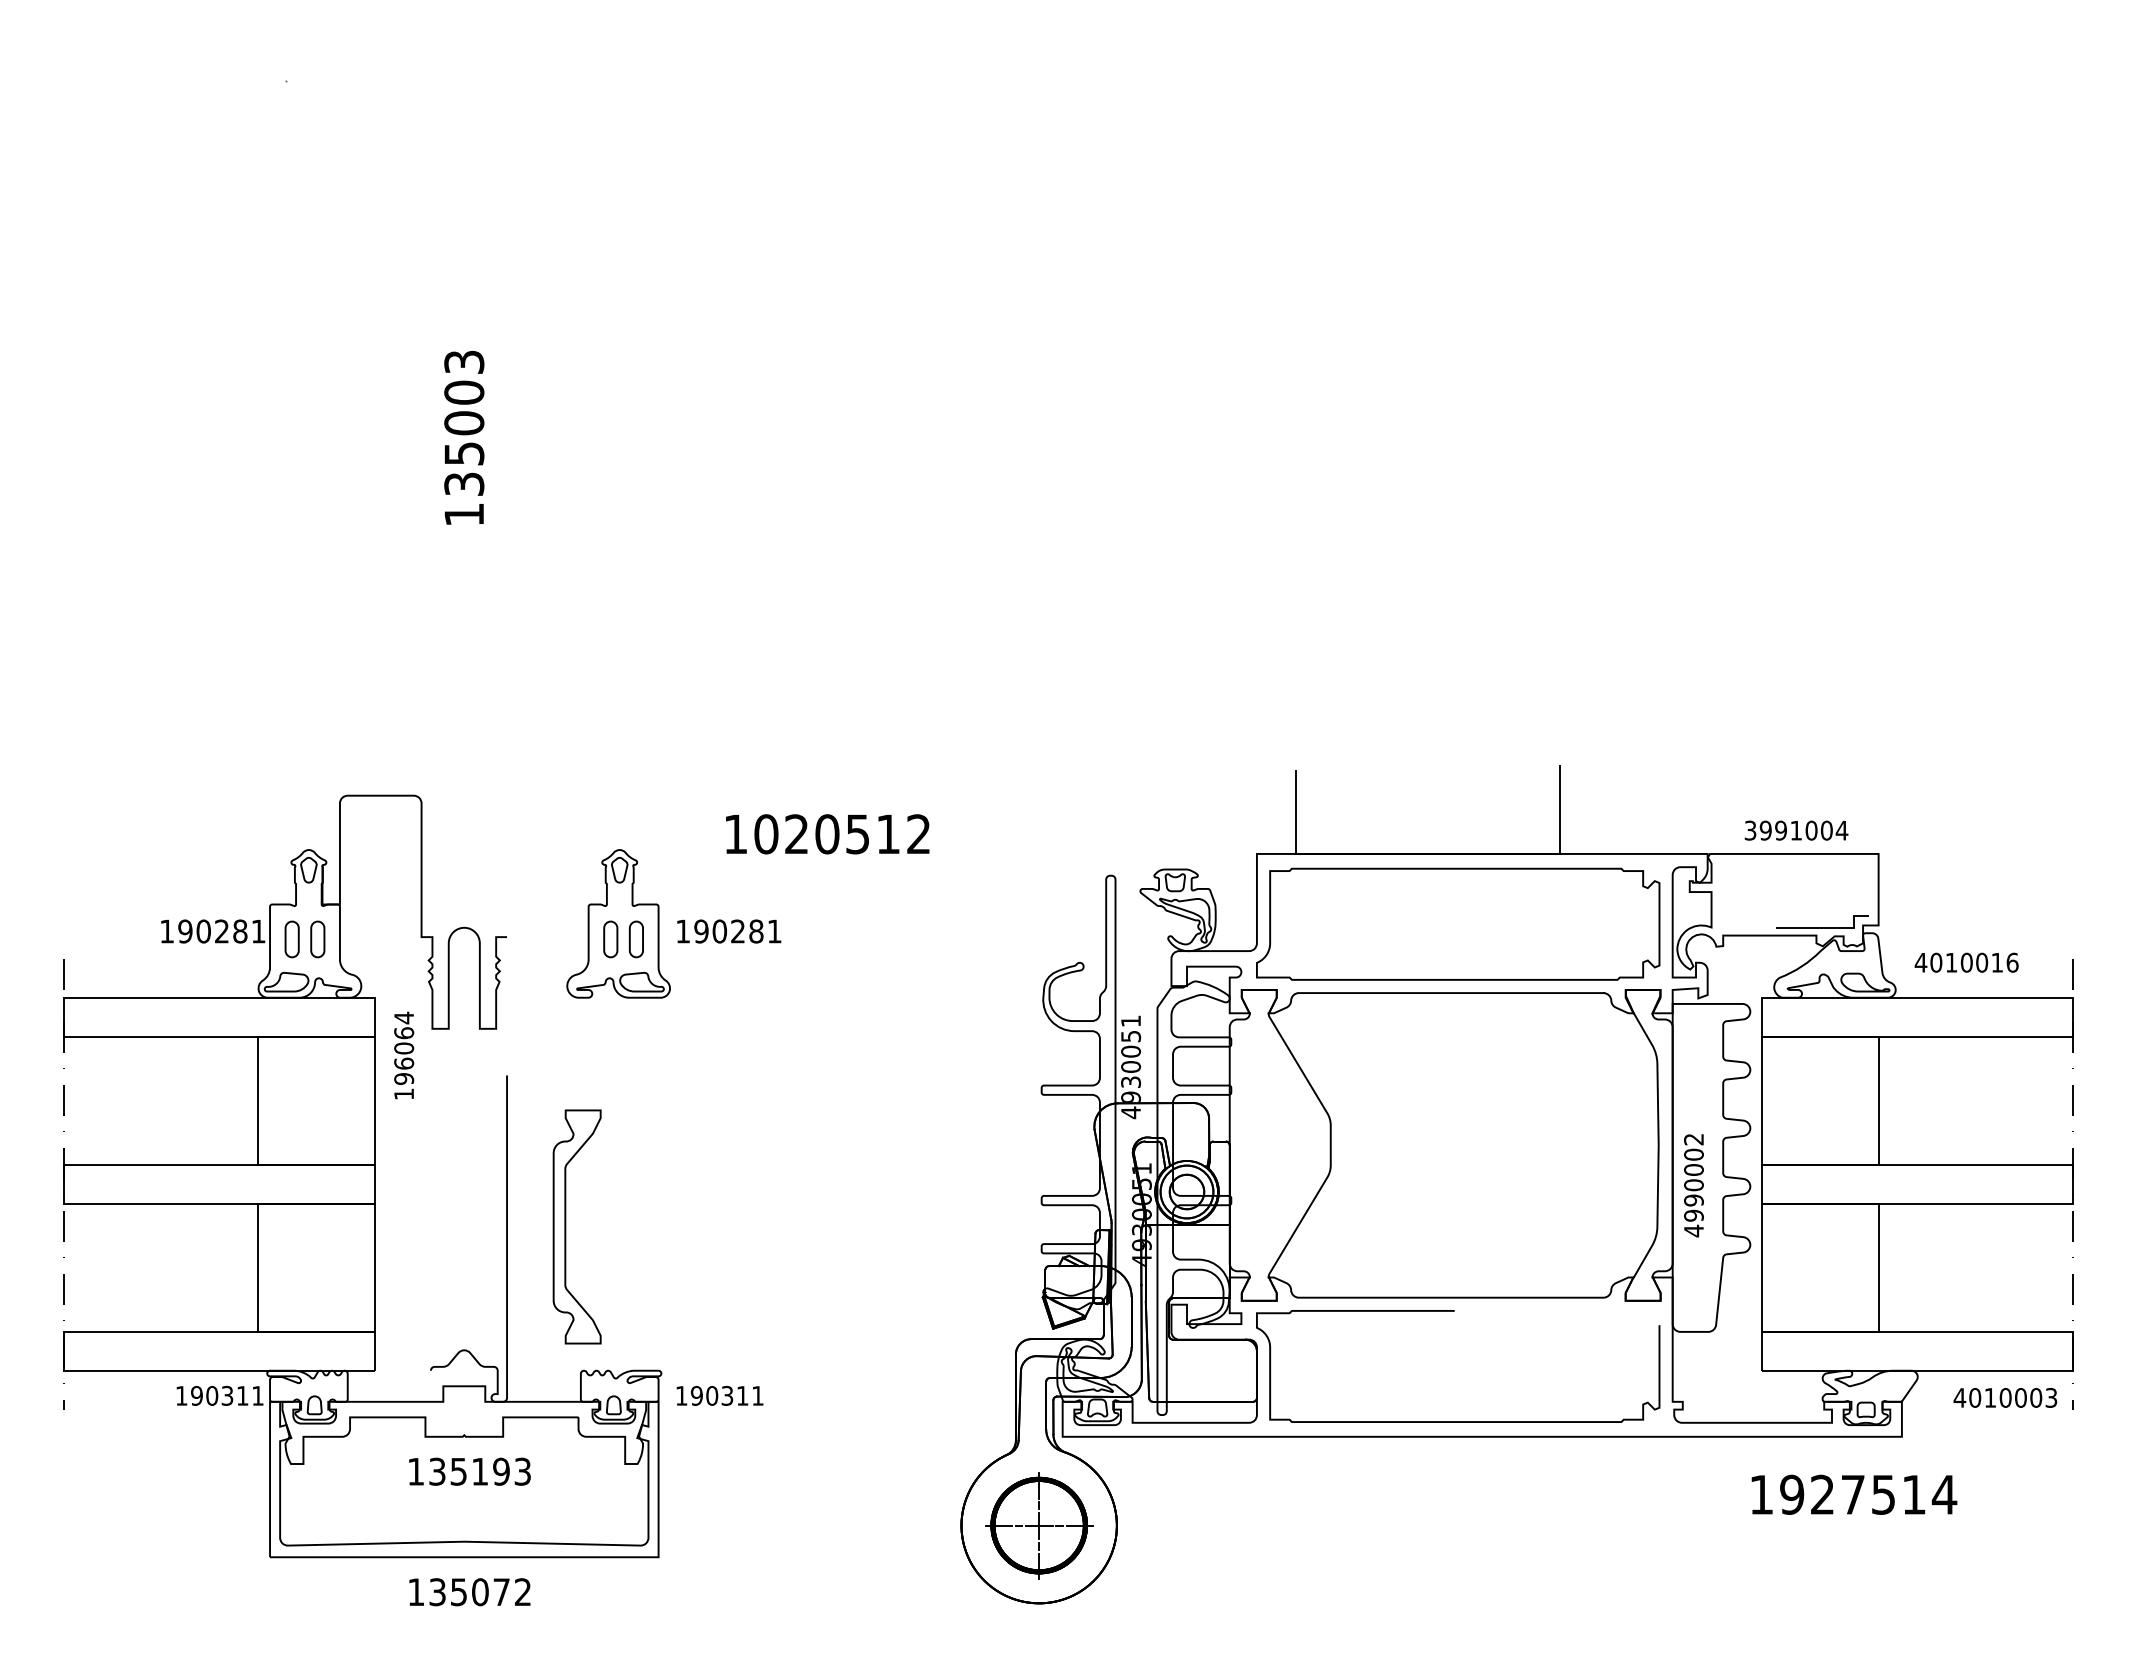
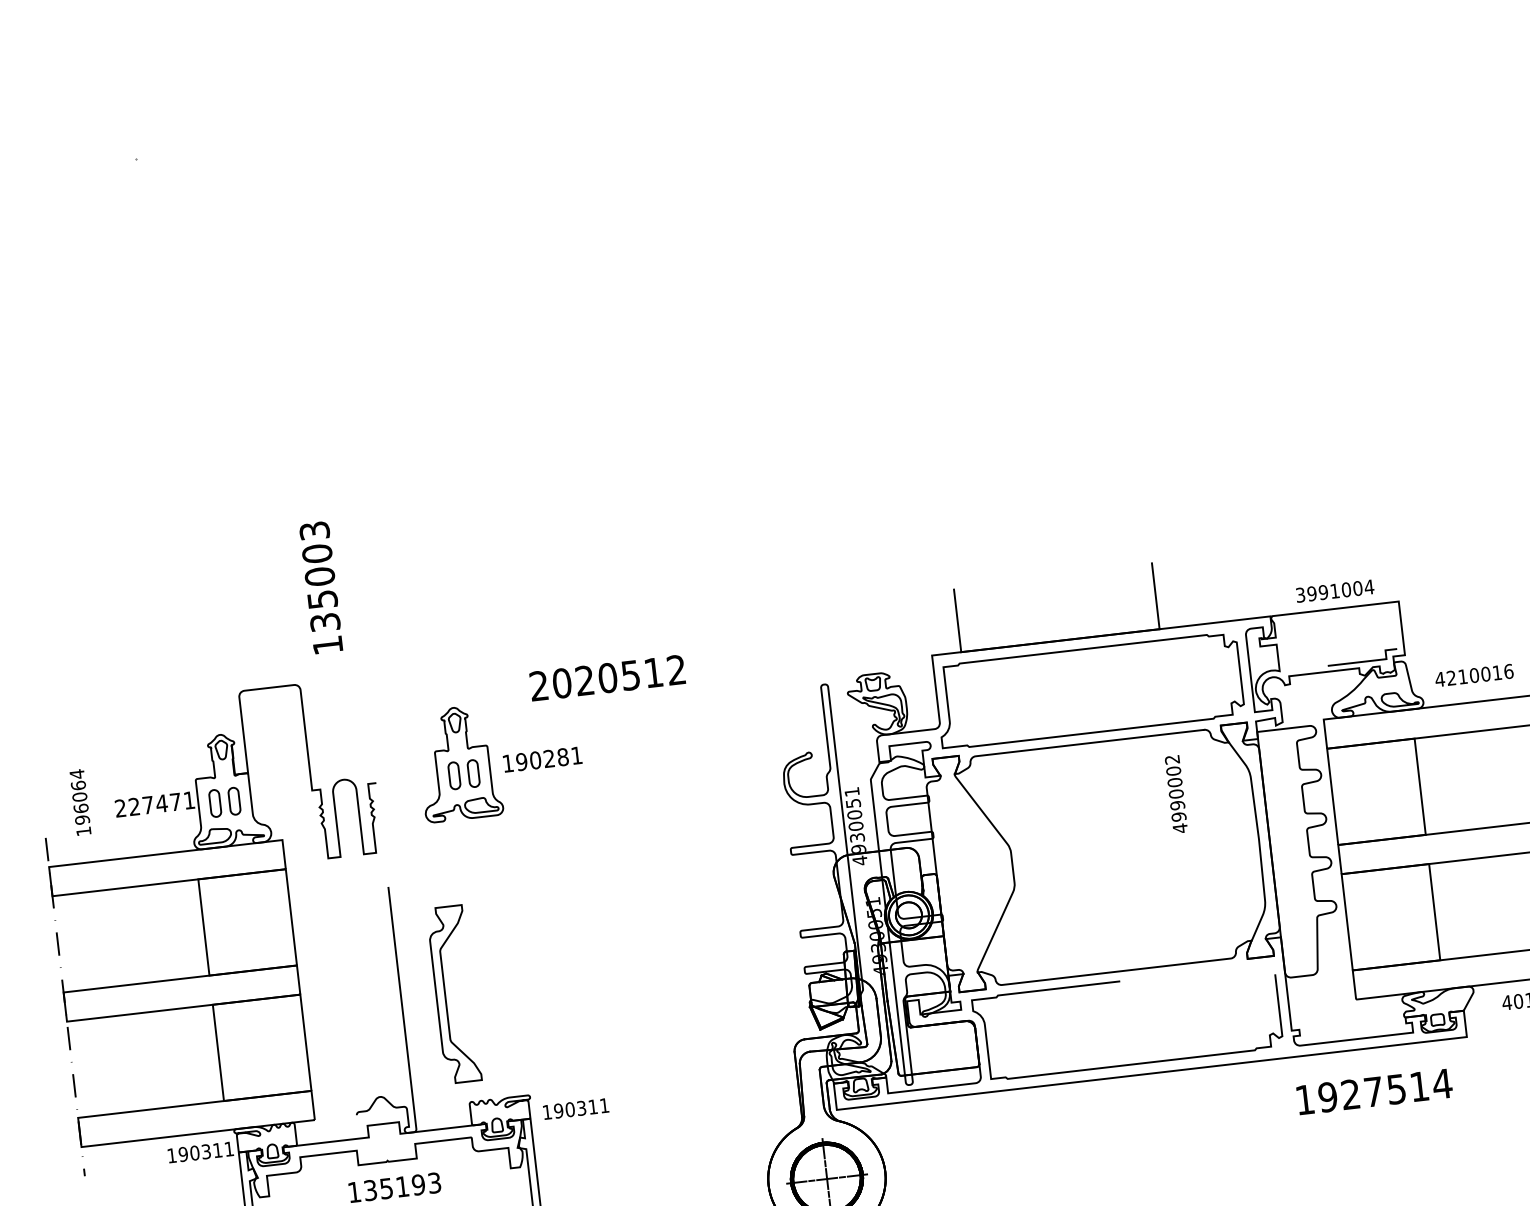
text: (464, 437) -> (321, 587), moved
text: (735, 833) -> (538, 685), 1020512 -> 2020512
text: (203, 931) -> (148, 805), 190281 -> 227471
text: (1936, 962) -> (1451, 677), 4010016 -> 4210016
text: (404, 1055) -> (80, 802), moved
text: (1693, 1185) -> (1176, 794), moved
text: (1854, 1494) -> (1374, 1091), moved

